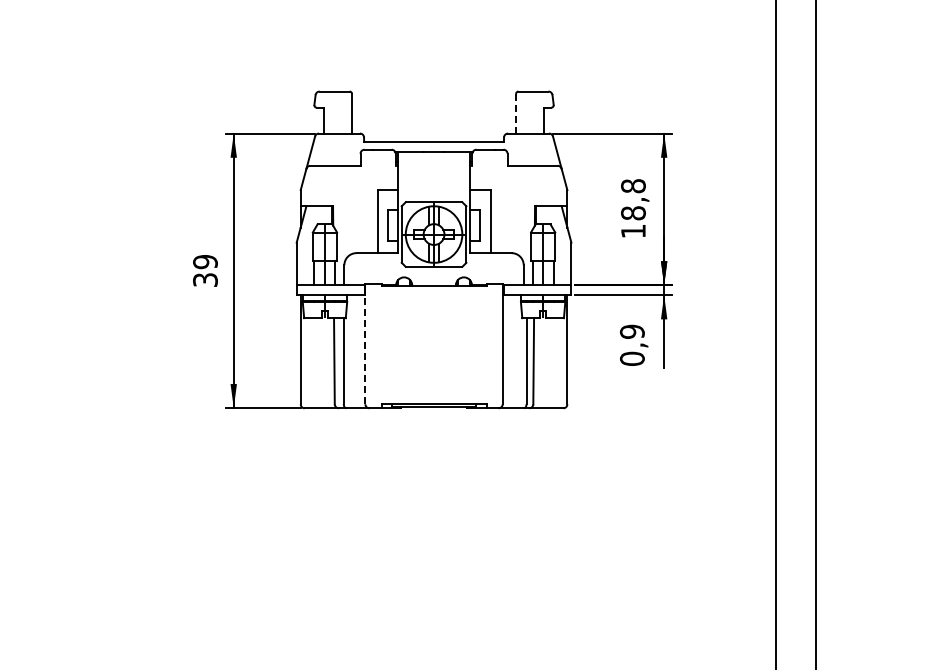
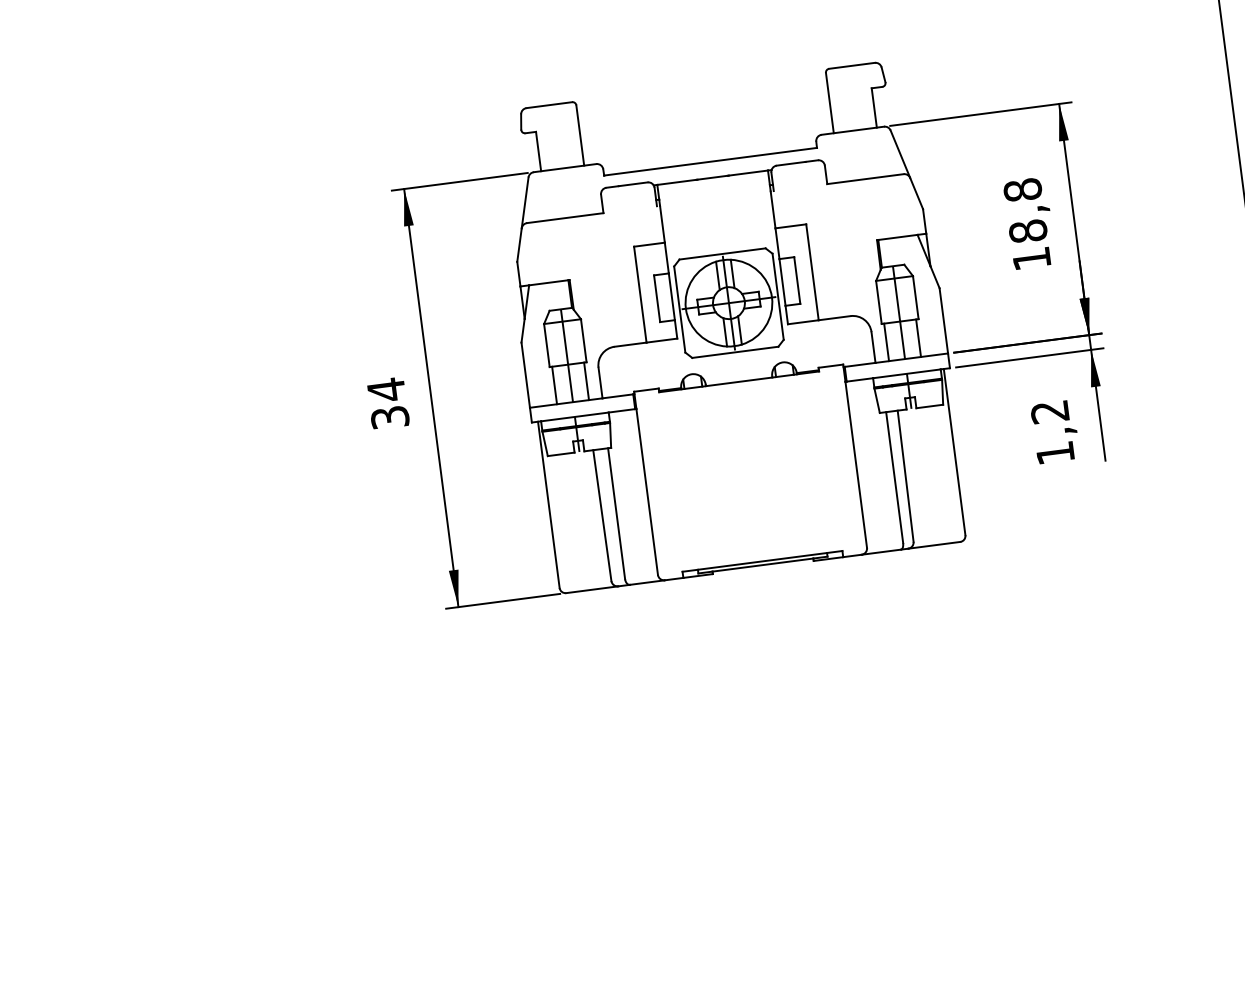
line: (516, 113) -> (830, 102), dashed -> solid
text: (205, 261) -> (386, 389), 39 -> 34
text: (632, 344) -> (1052, 431), 0,9 -> 1,2
line: (365, 349) -> (647, 491), dashed -> solid

